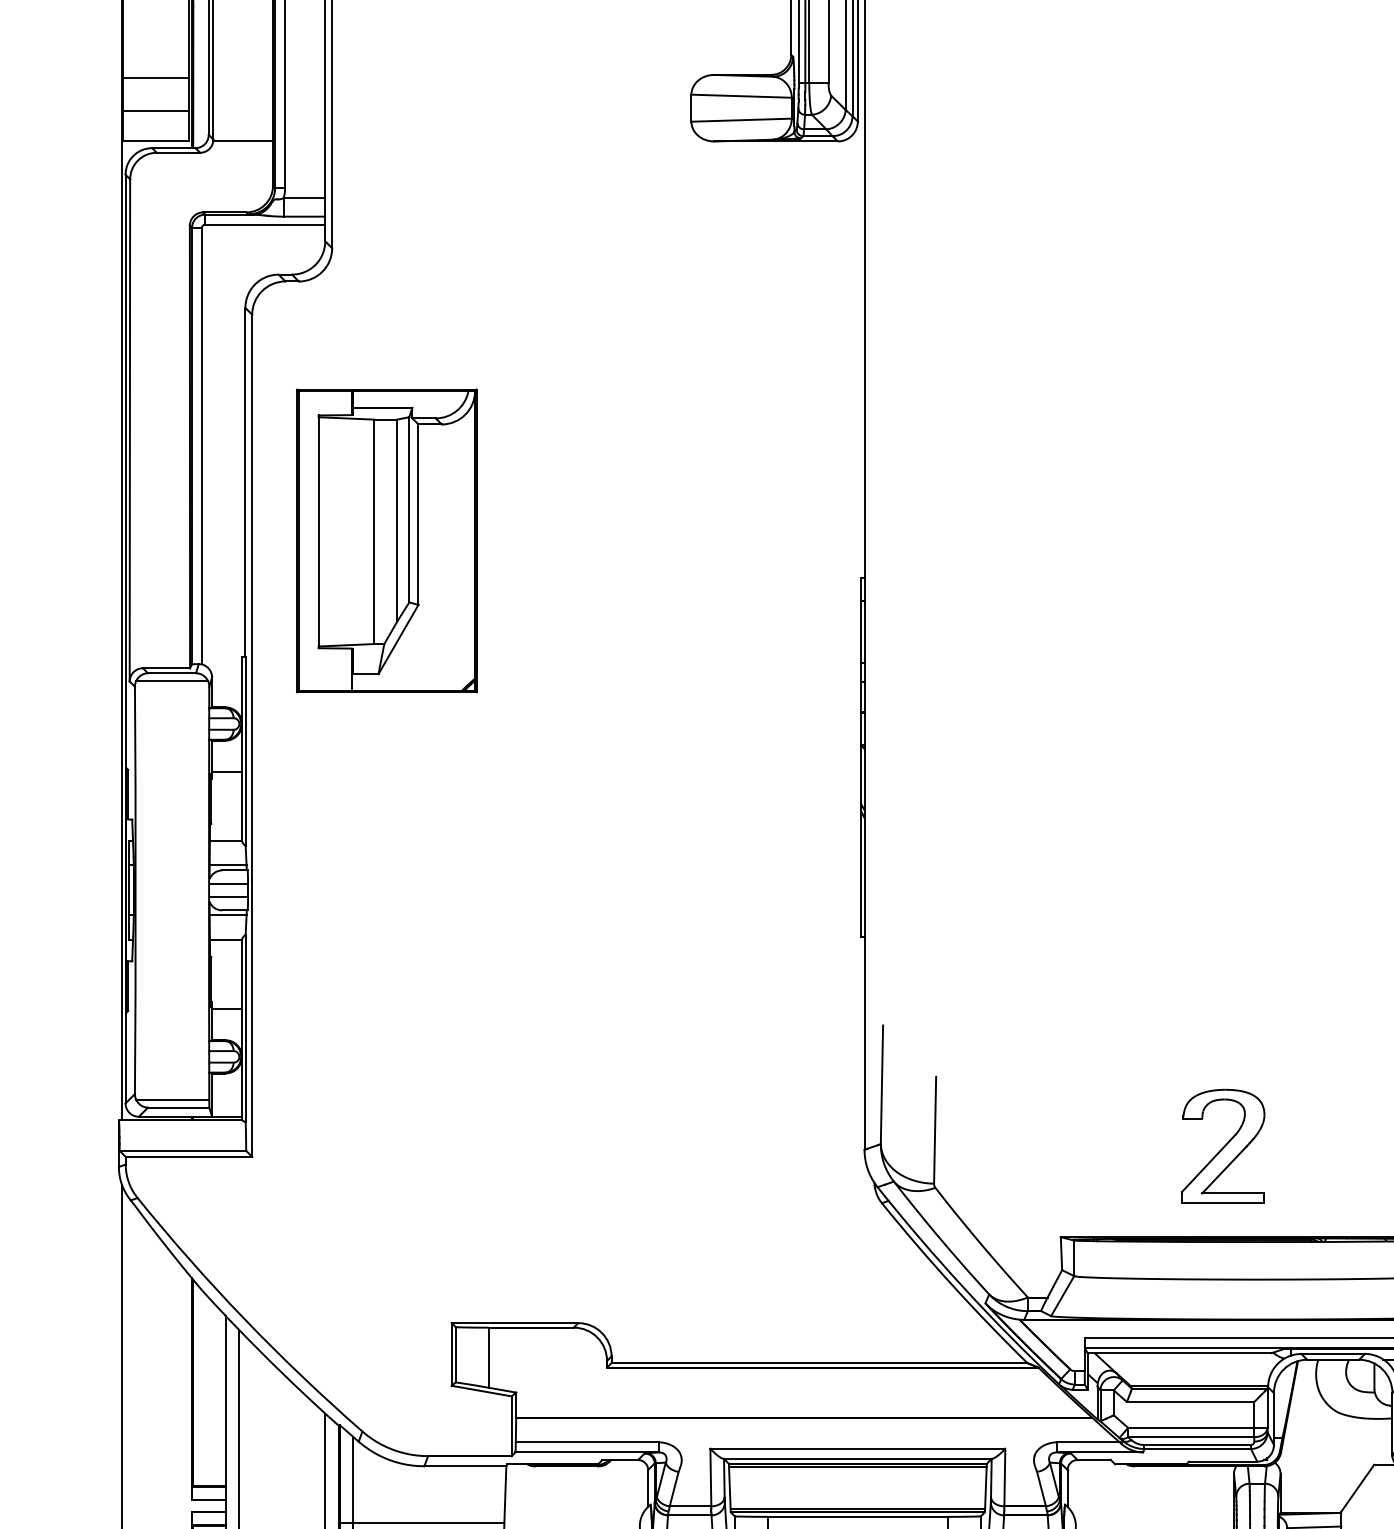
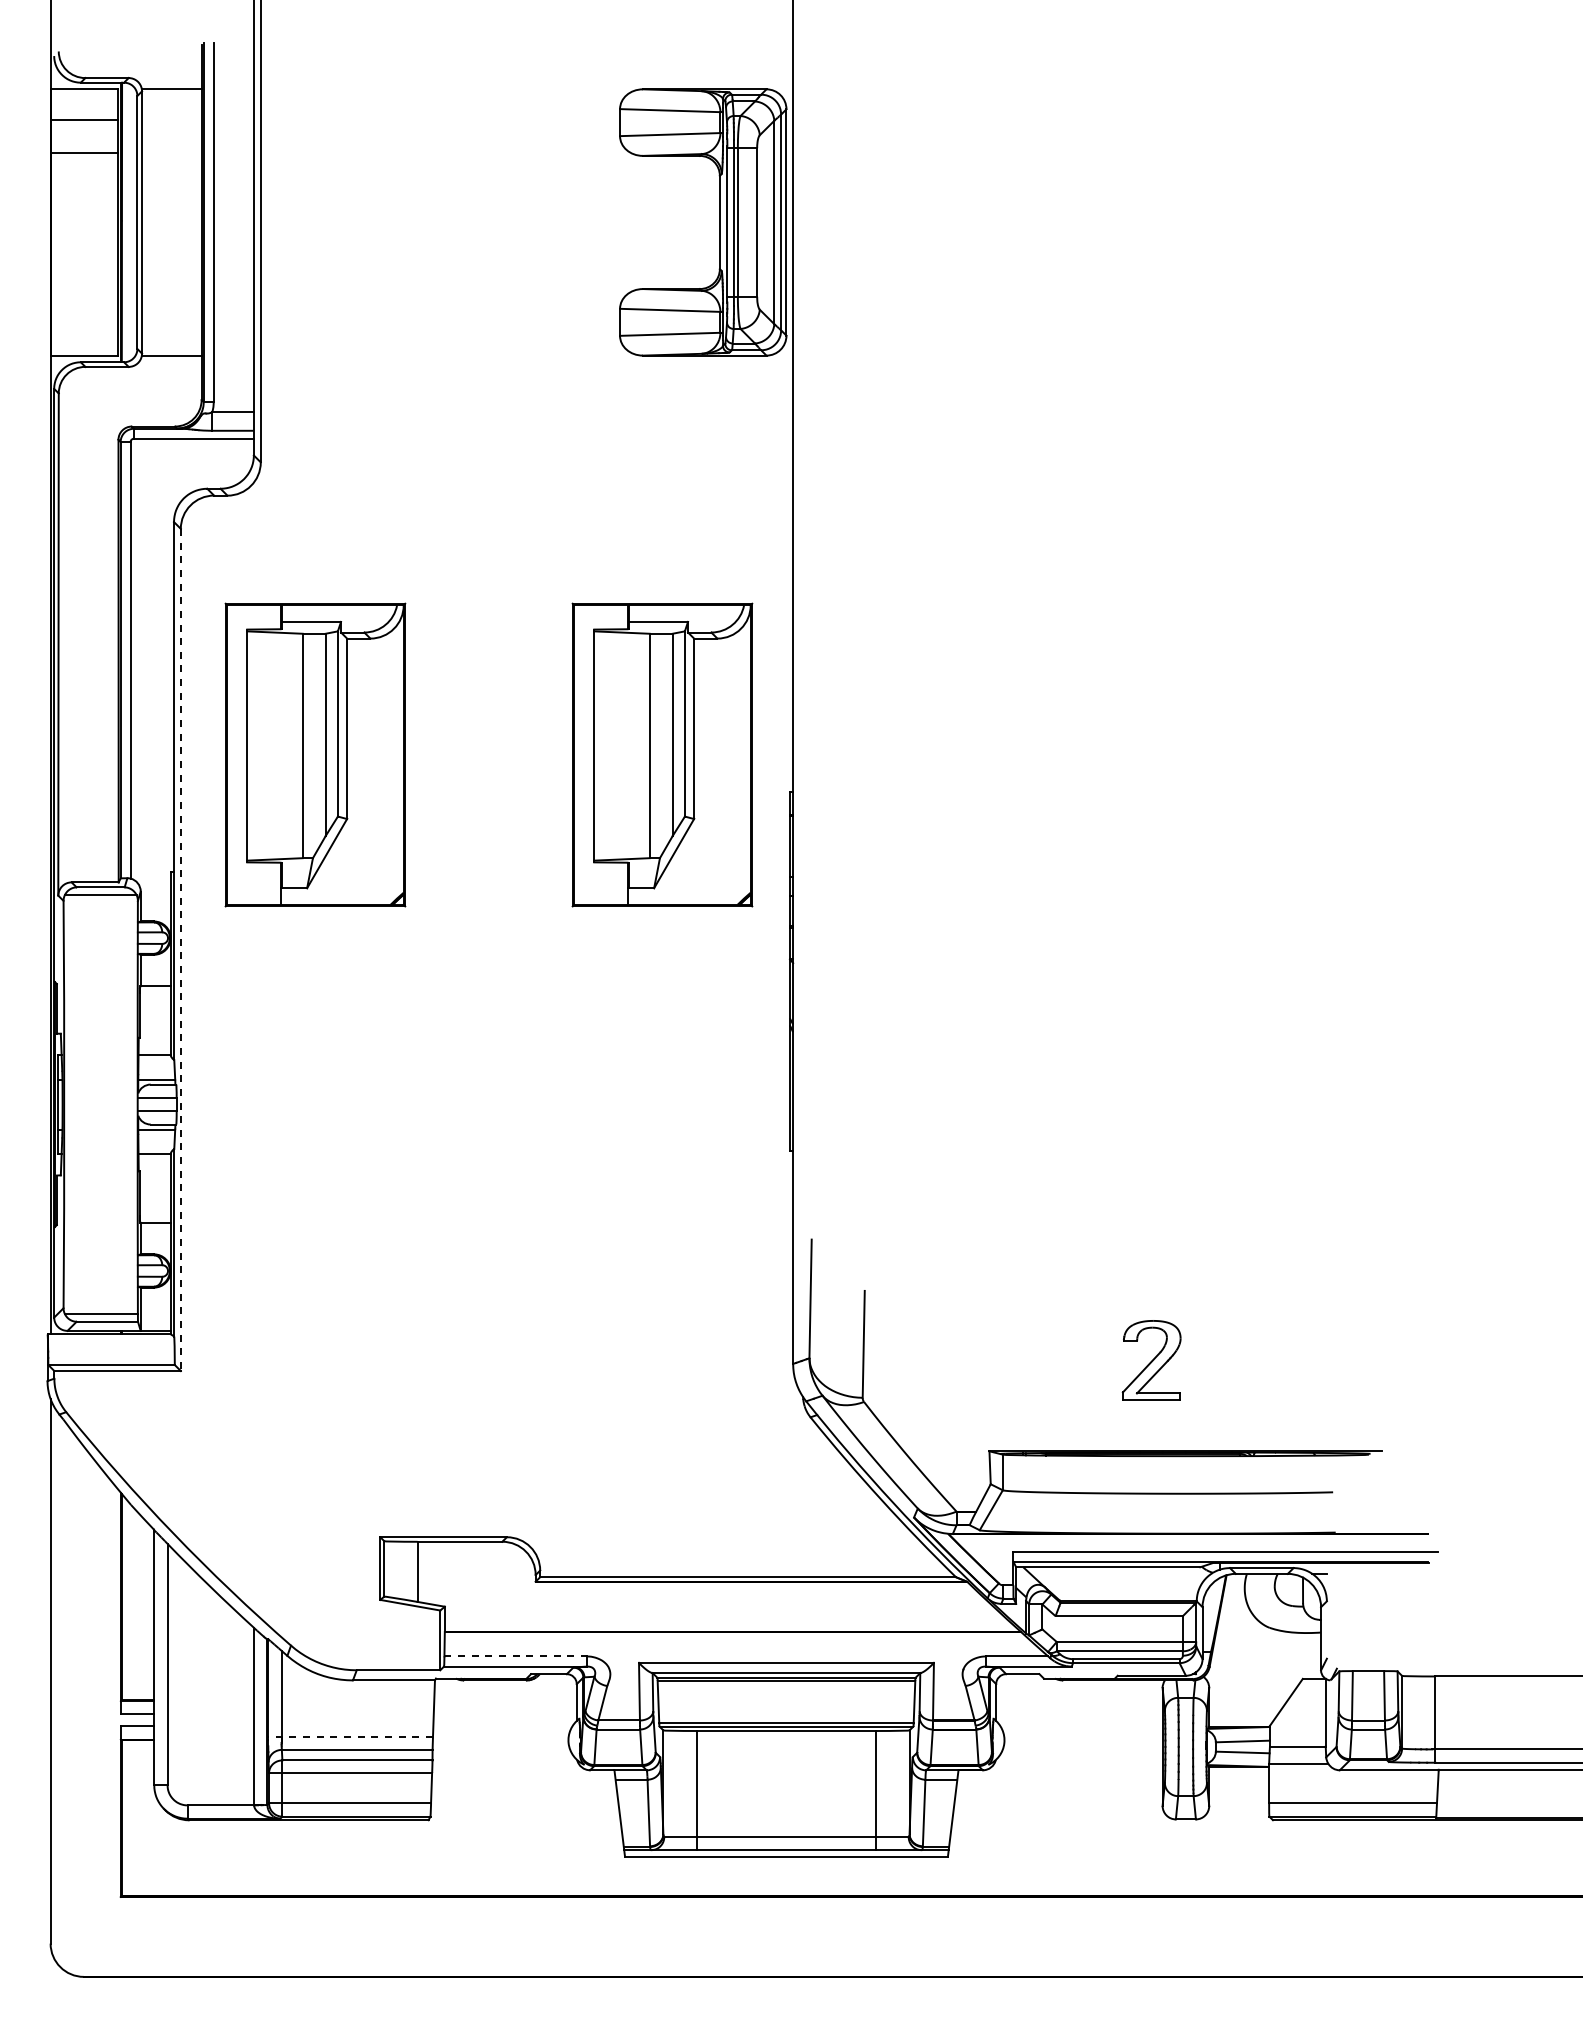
line: (155, 78) -> (84, 292), removed
line: (155, 111) -> (84, 325), removed
part: (733, 540) -> (662, 754), added
line: (251, 736) -> (180, 950), solid -> dashed
part: (1222, 1146) -> (1151, 1360), size x0.7
line: (587, 1442) -> (516, 1656), solid -> dashed
line: (421, 1523) -> (350, 1737), solid -> dashed

